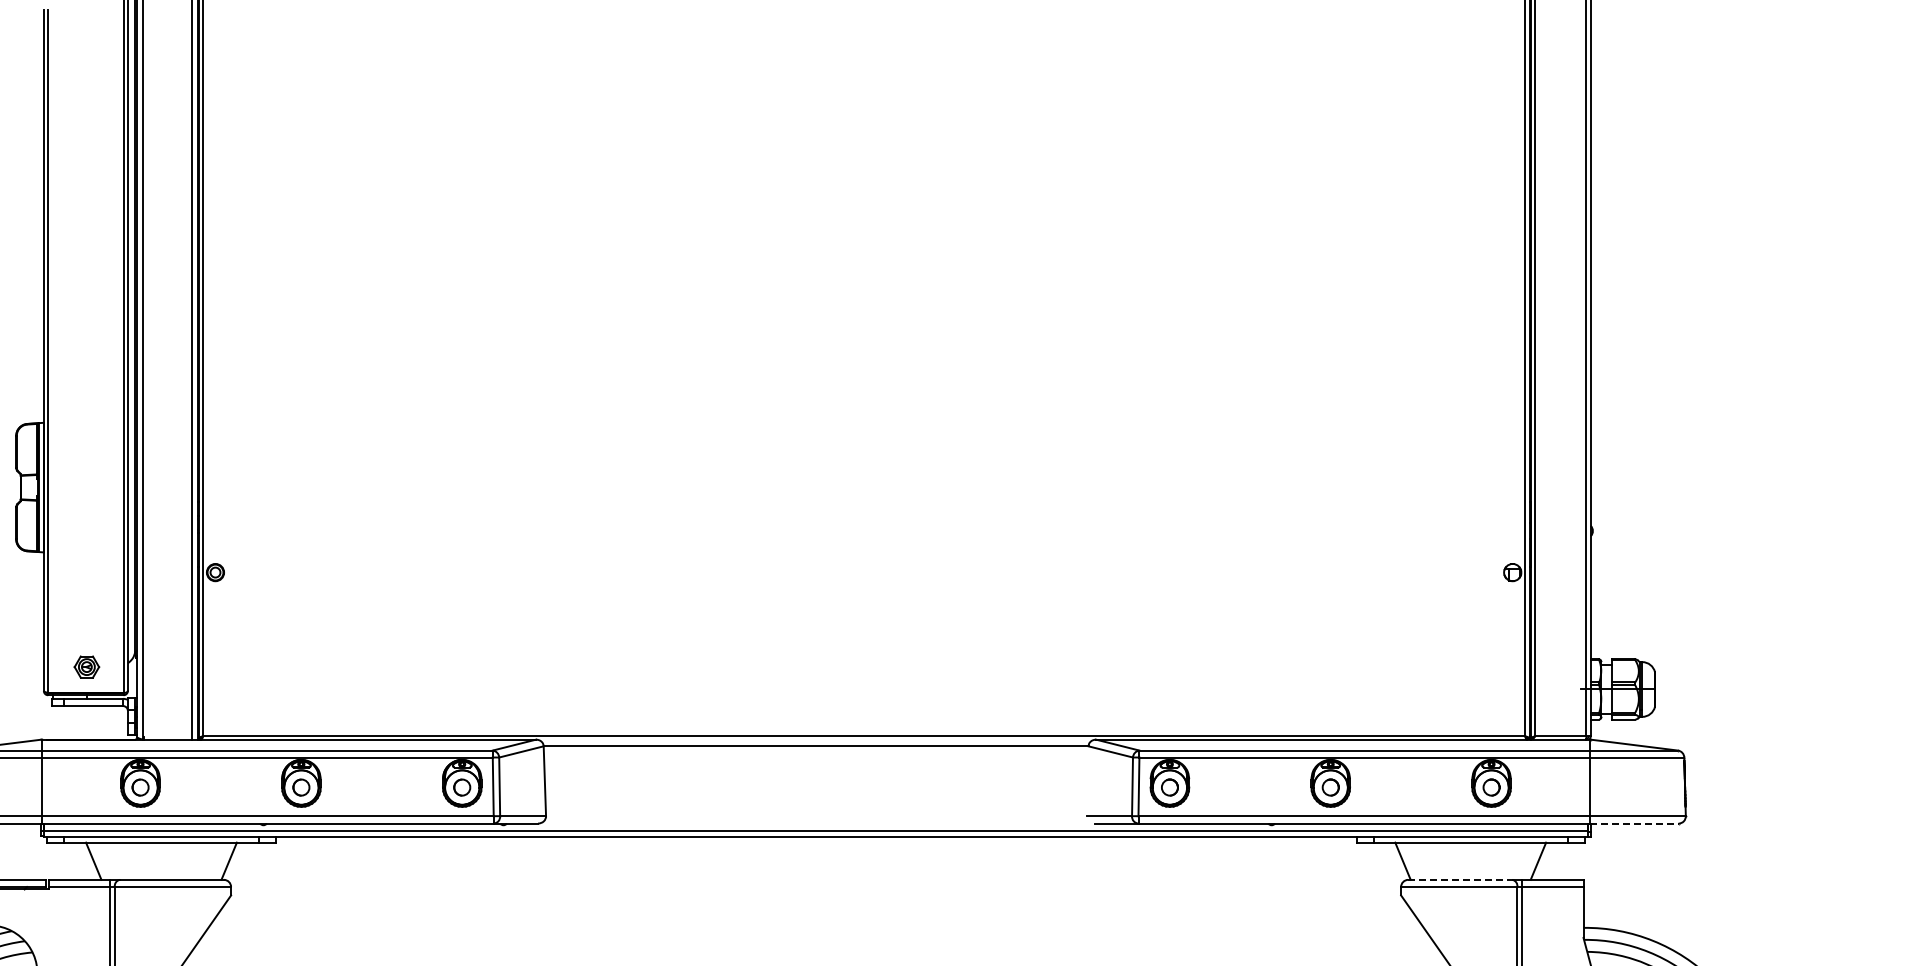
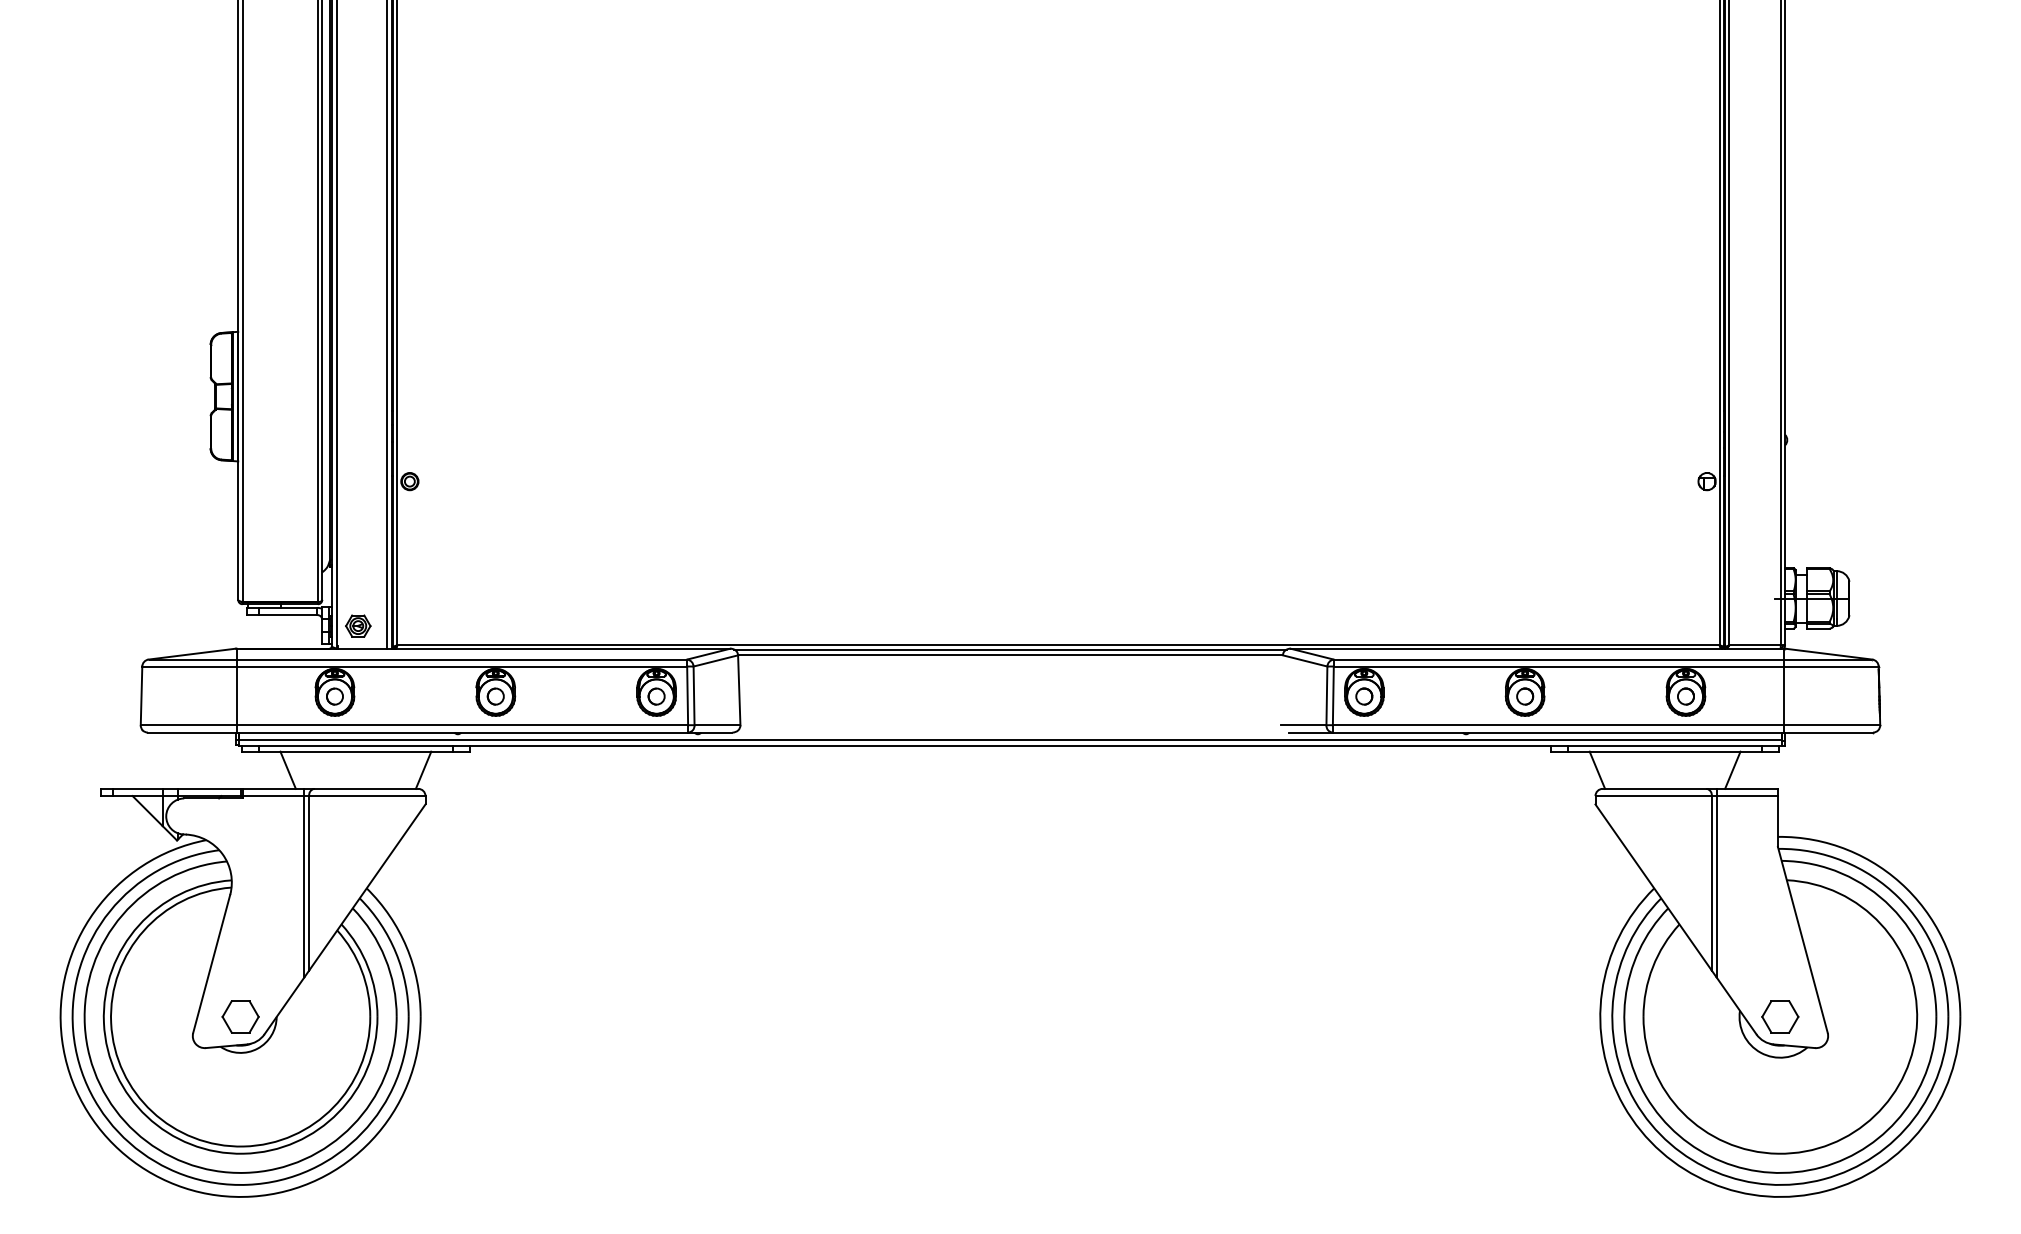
part: (87, 666) -> (358, 625), moved
line: (816, 740) -> (1010, 649), added
line: (1635, 823) -> (1829, 732), dashed -> solid
line: (1461, 879) -> (1655, 788), dashed -> solid

